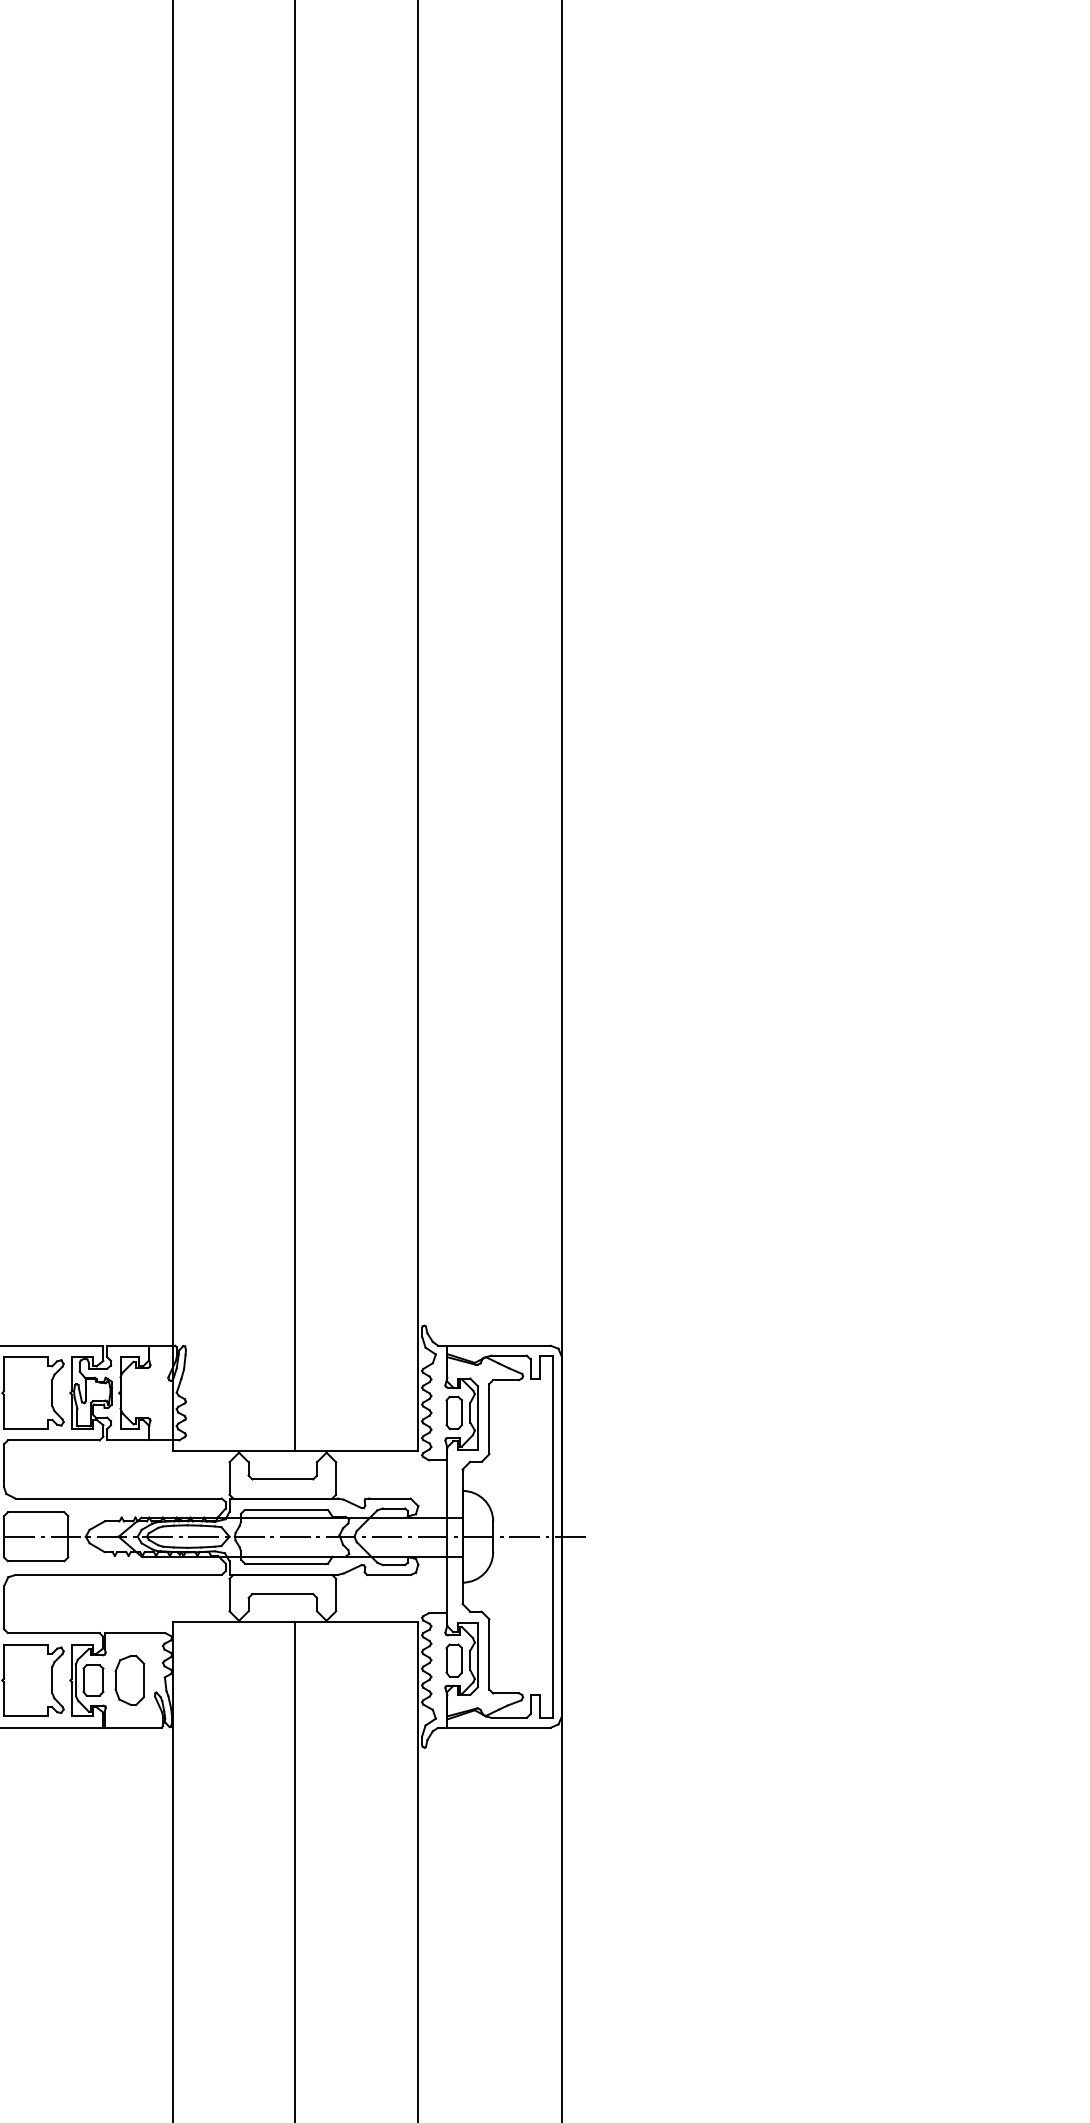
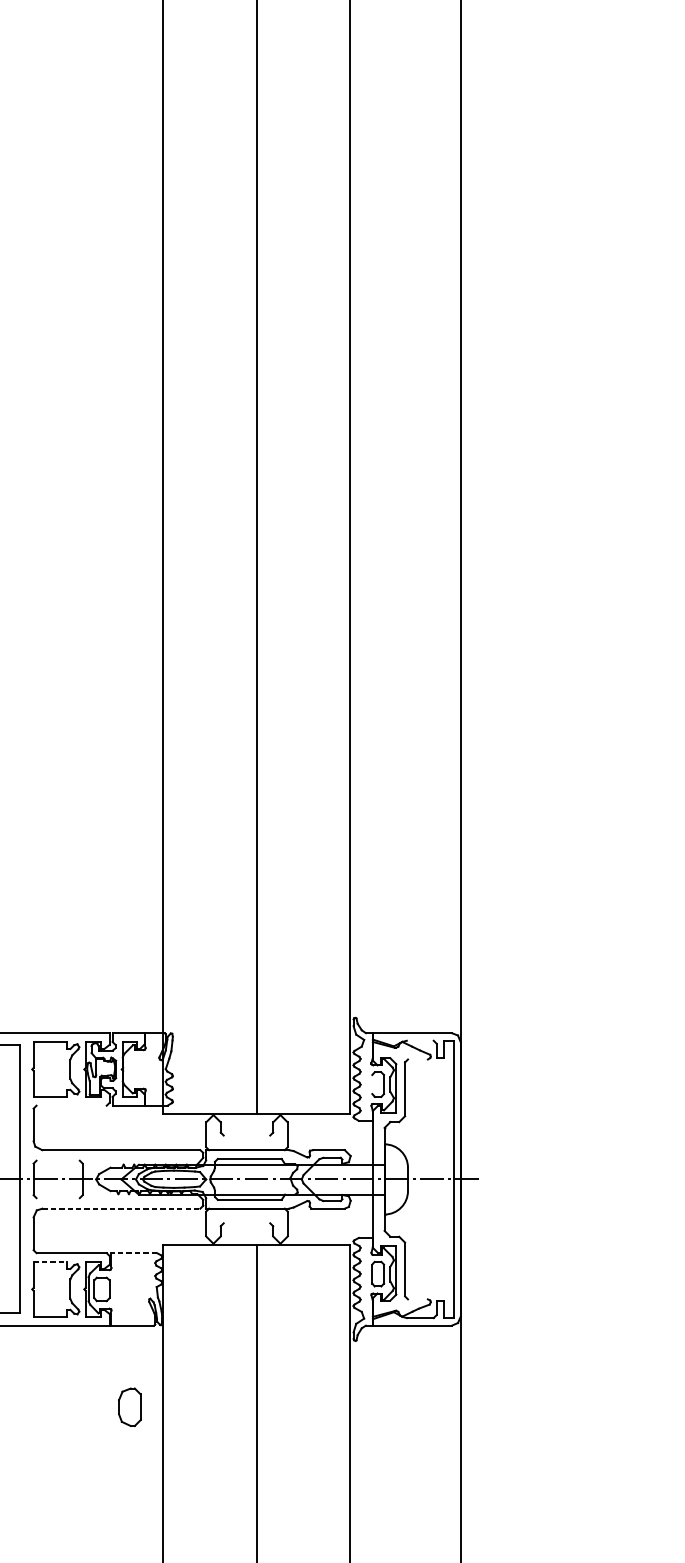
line: (508, 1355) -> (419, 1040), removed
line: (506, 1380) -> (418, 1059), removed
line: (446, 1412) -> (372, 1084), removed
line: (53, 1440) -> (71, 1105), removed
line: (282, 1479) -> (246, 1135), removed
line: (35, 1512) -> (57, 1160), removed
line: (35, 1561) -> (57, 1198), removed
line: (119, 1574) -> (121, 1208), solid -> dashed
line: (282, 1594) -> (246, 1223), removed
line: (134, 1633) -> (133, 1253), solid -> dashed
line: (25, 1644) -> (50, 1261), solid -> dashed
part: (129, 1679) -> (129, 1406), moved
line: (506, 1693) -> (418, 1299), removed

